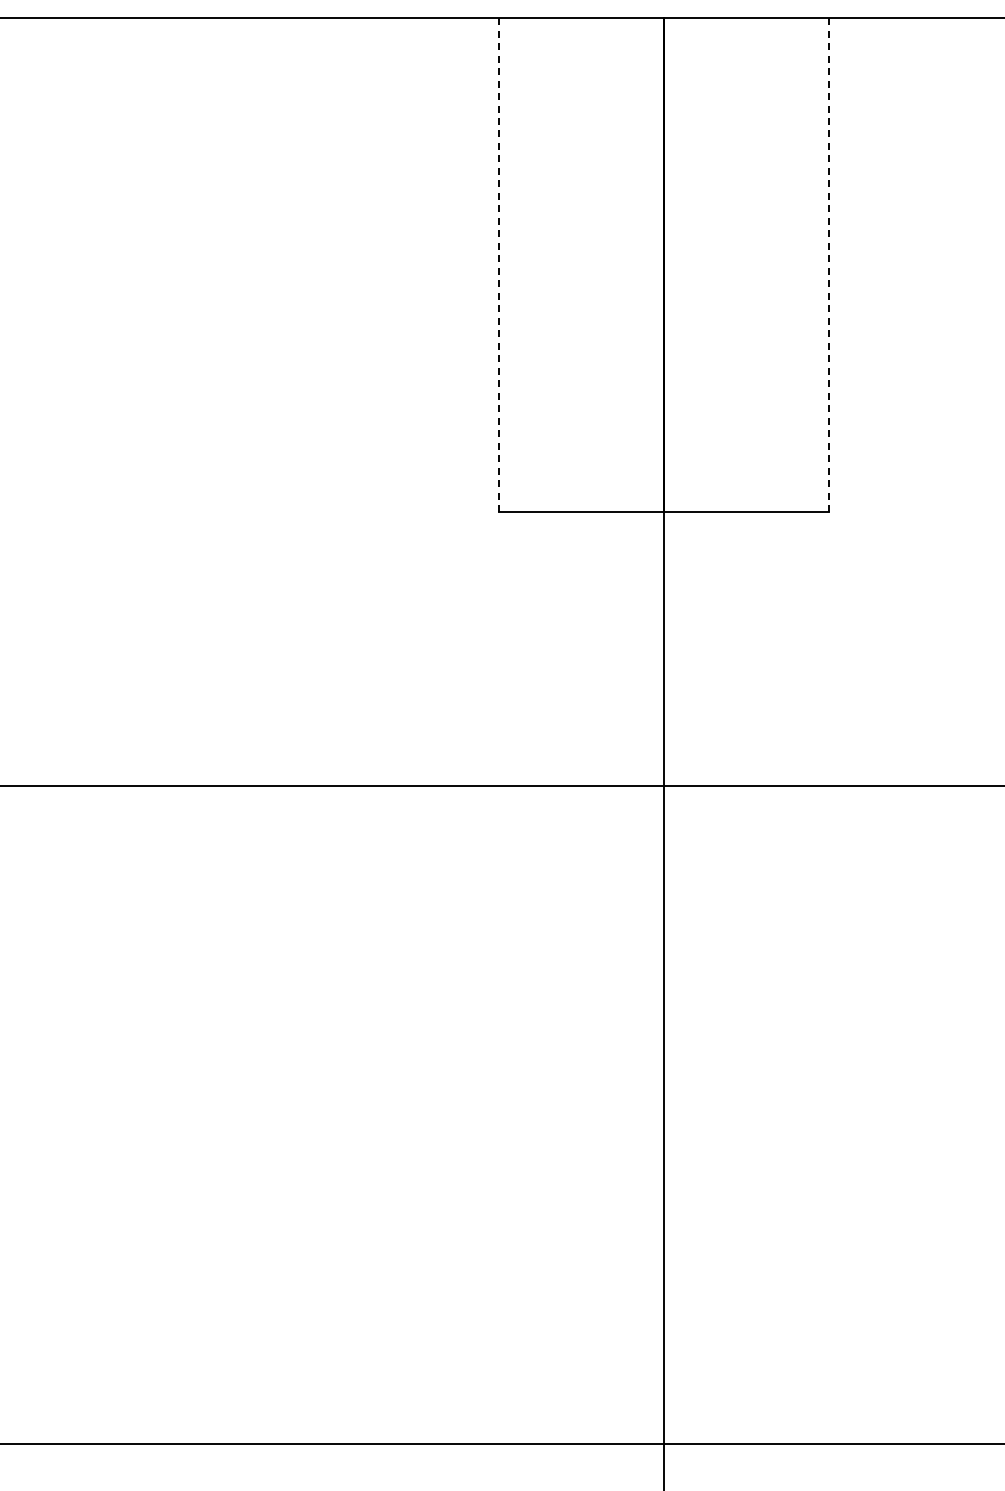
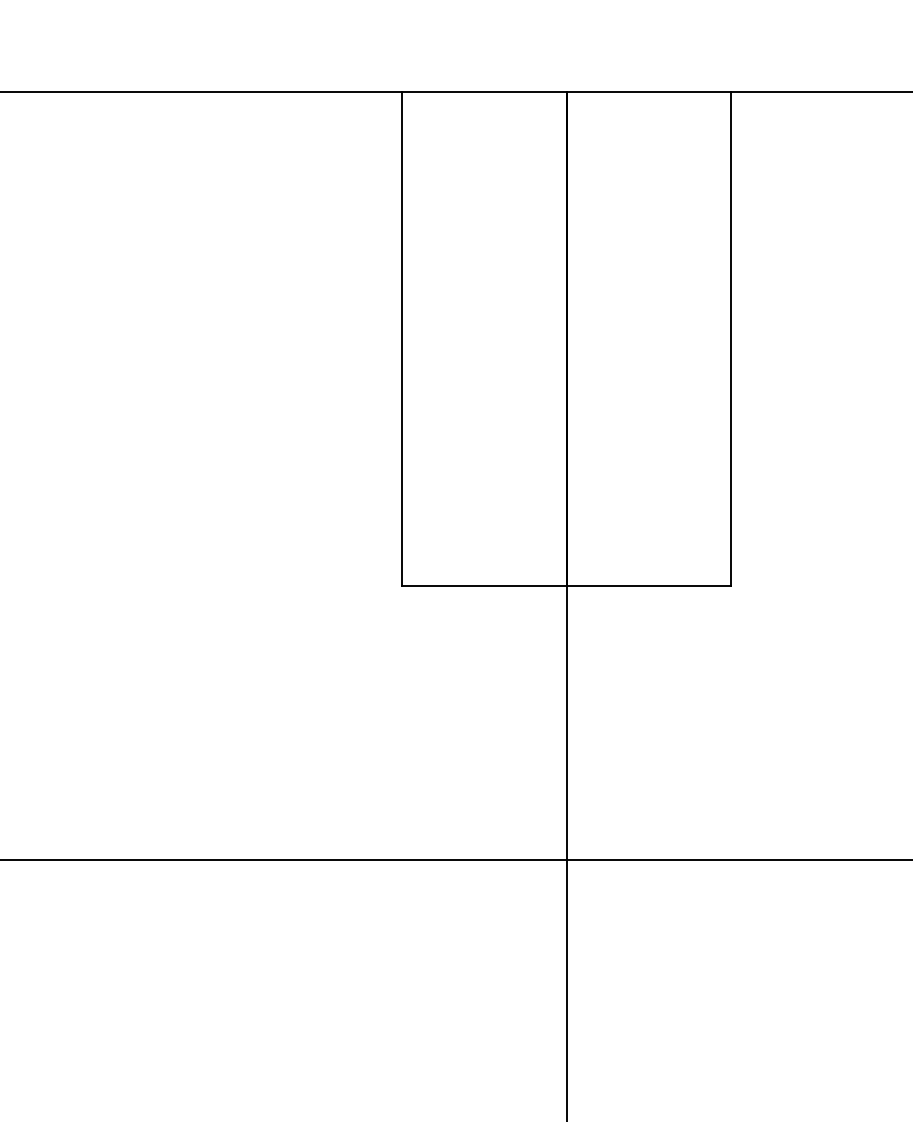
line: (499, 264) -> (402, 338), dashed -> solid
line: (828, 264) -> (731, 338), dashed -> solid

